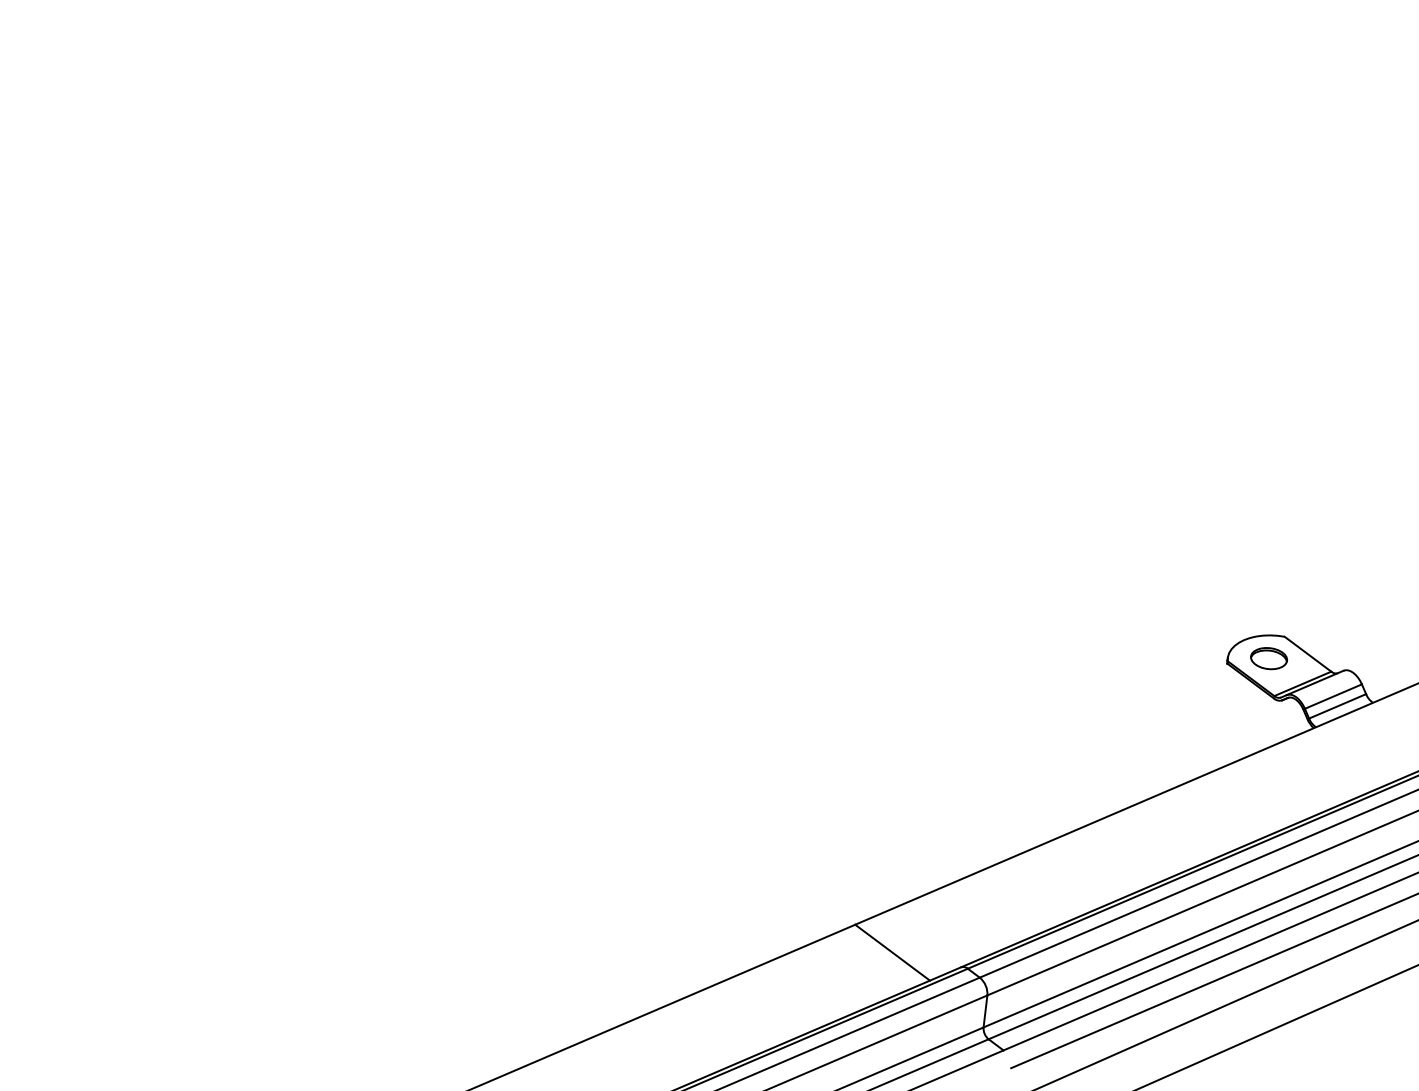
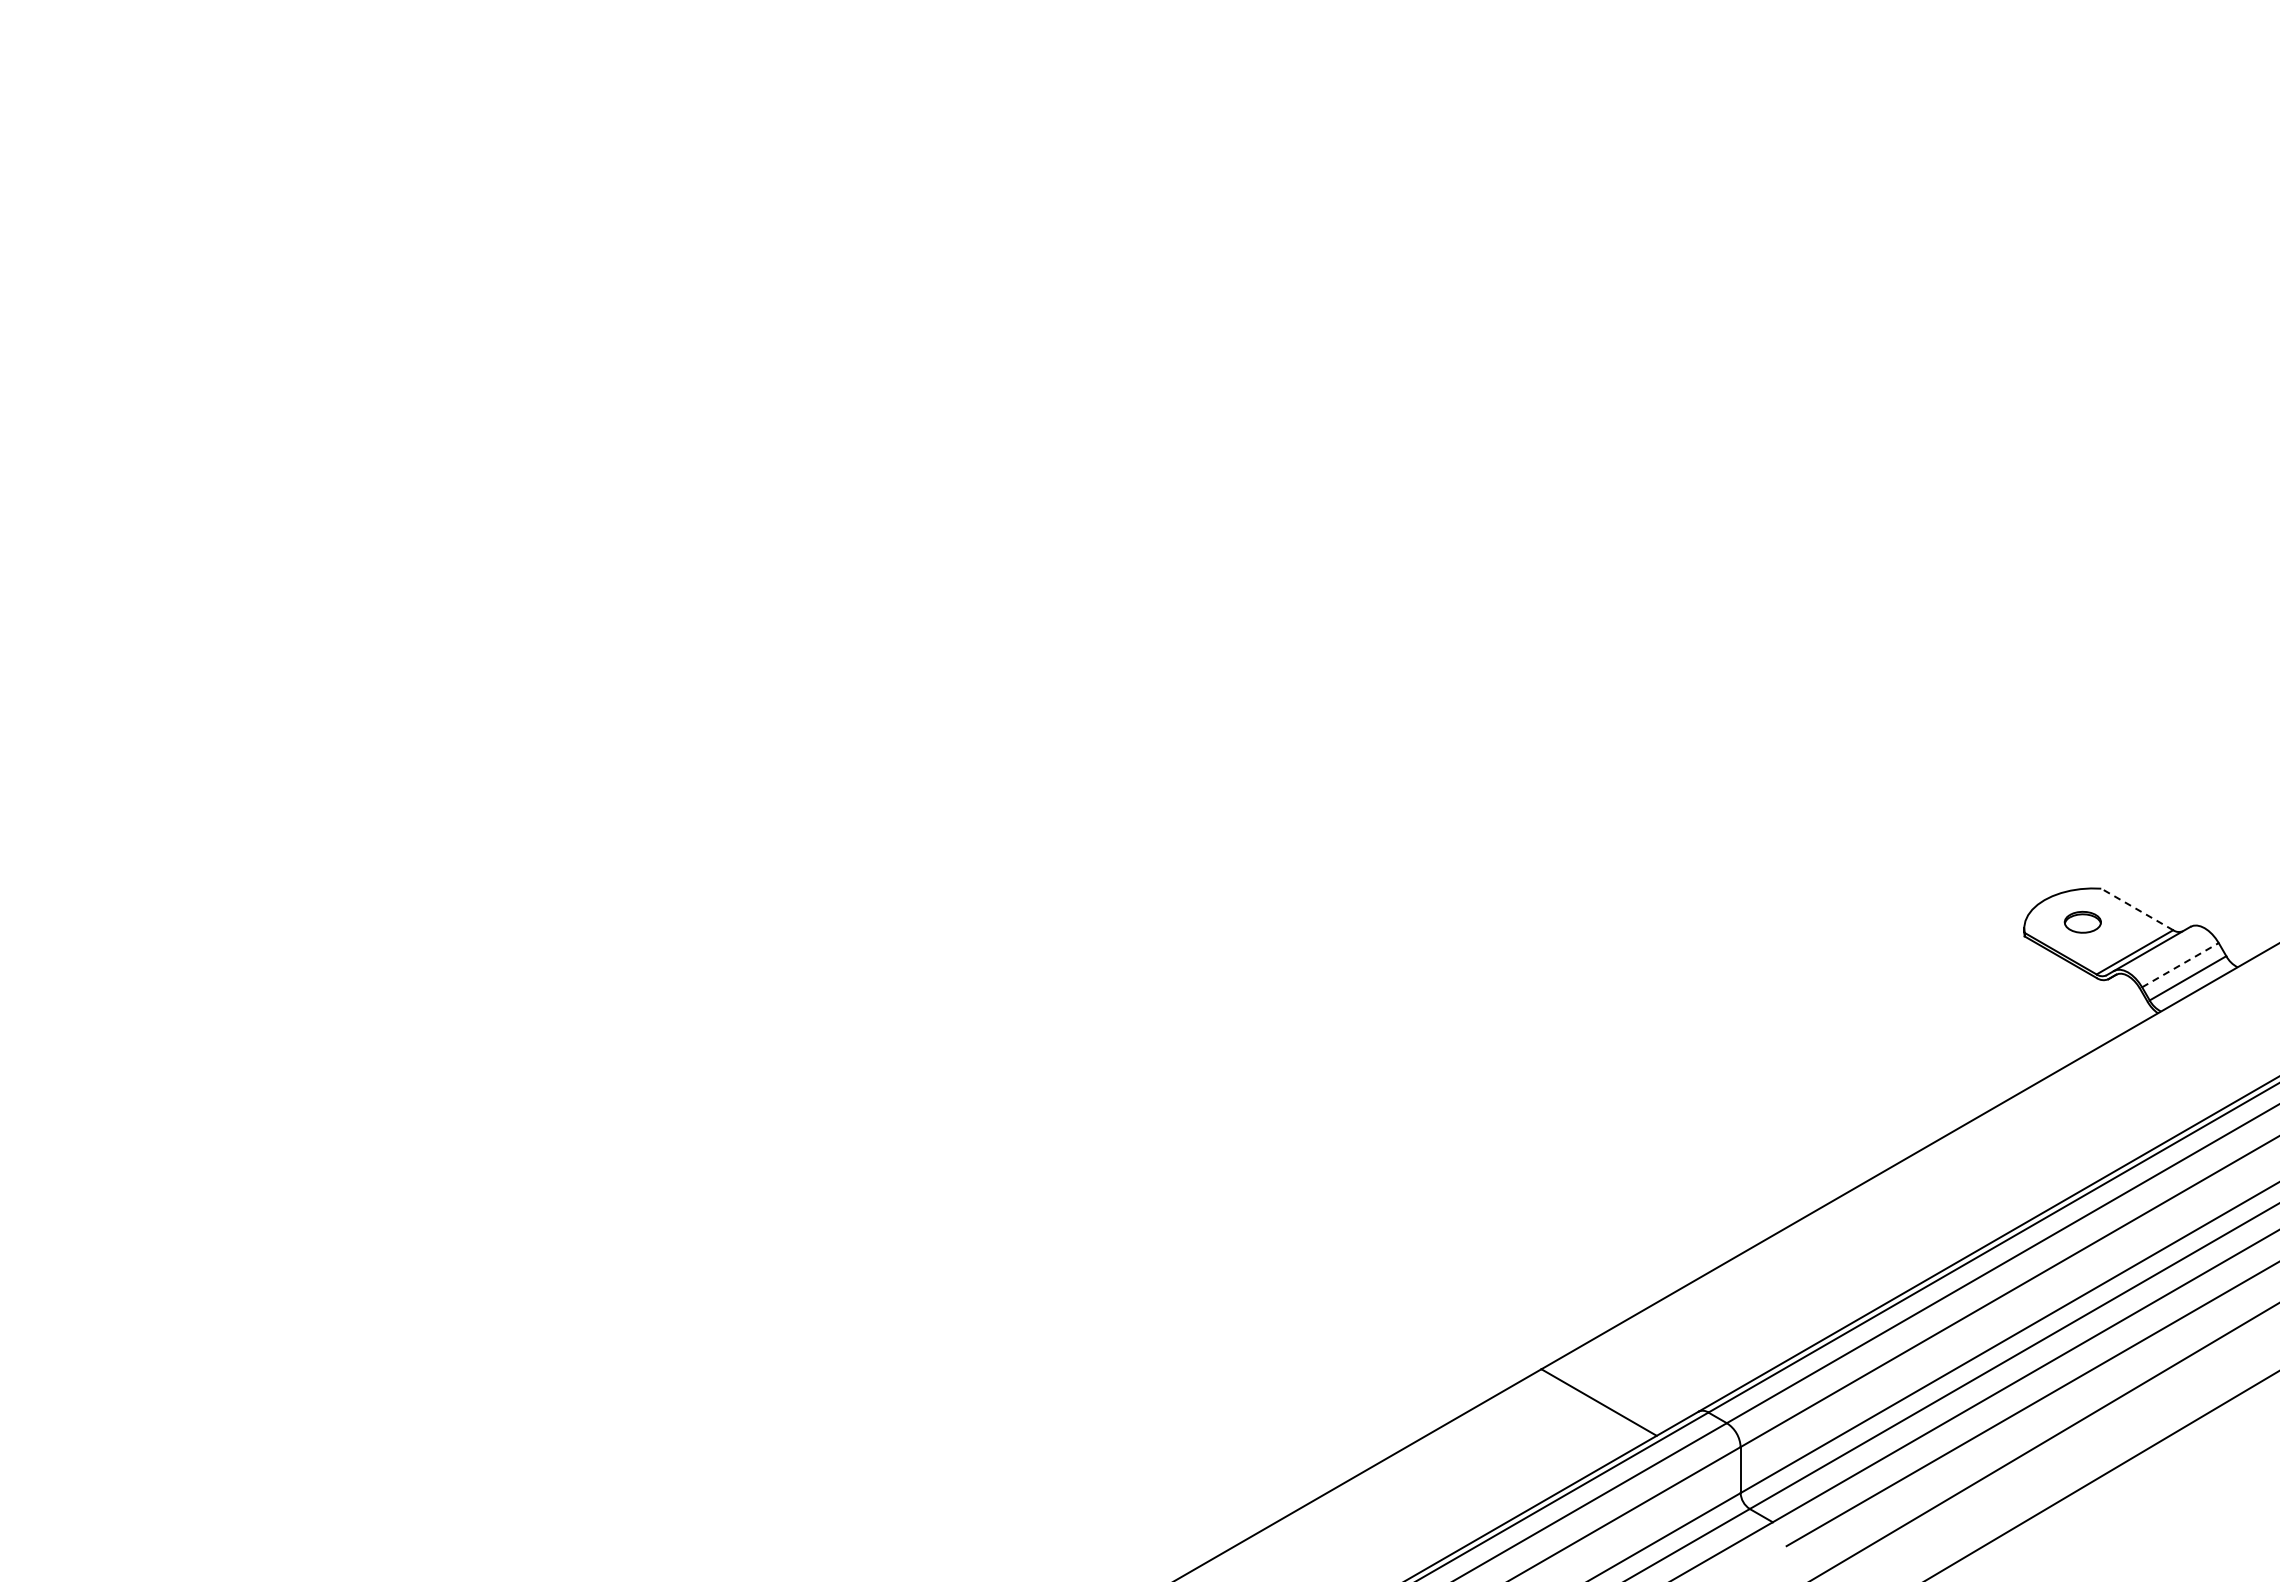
line: (1308, 654) -> (2137, 909), solid -> dashed
part: (1268, 658) -> (2082, 922), size x0.7
line: (1333, 696) -> (2180, 964), solid -> dashed

